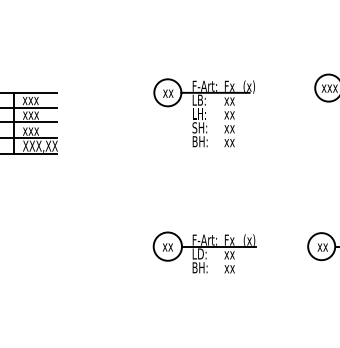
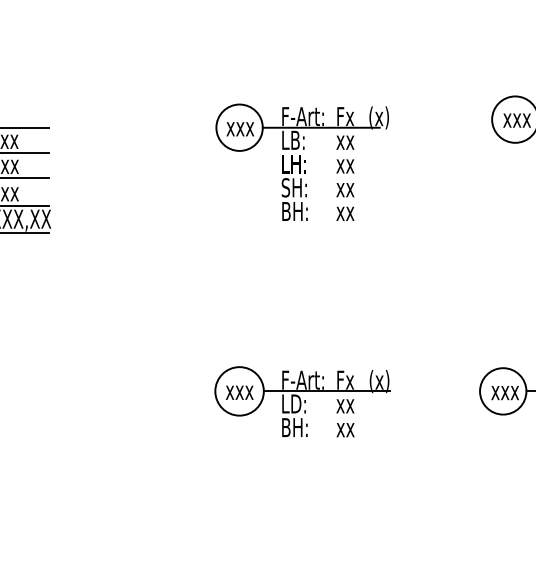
text: (168, 93) -> (240, 128), xx -> xxx
text: (167, 247) -> (238, 392), xx -> xxx
text: (322, 247) -> (504, 392), xx -> xxx

